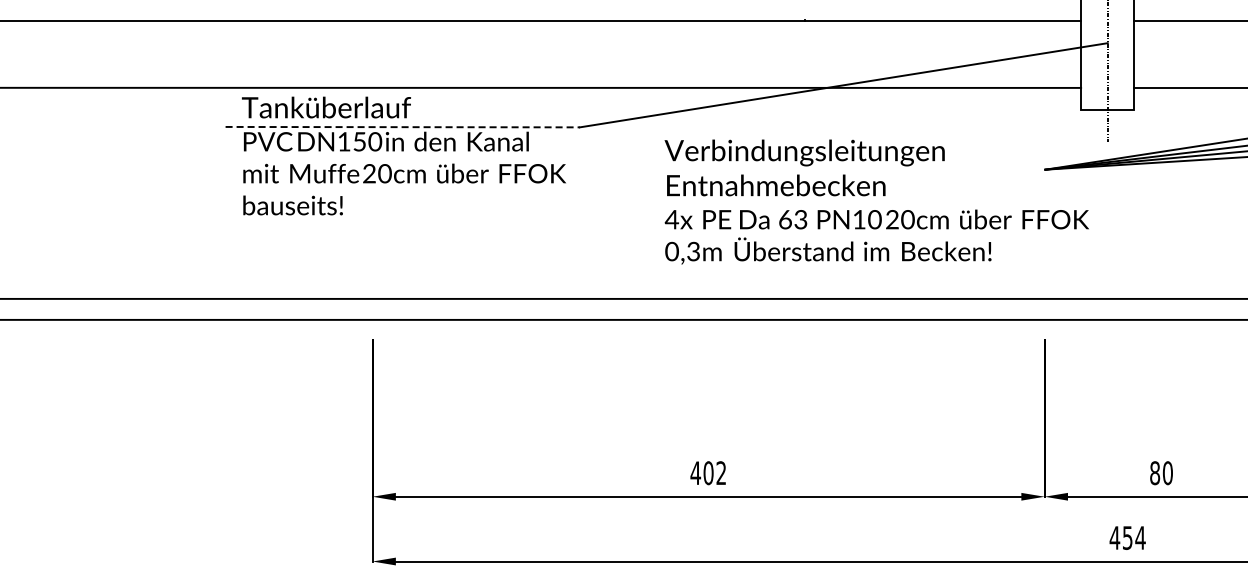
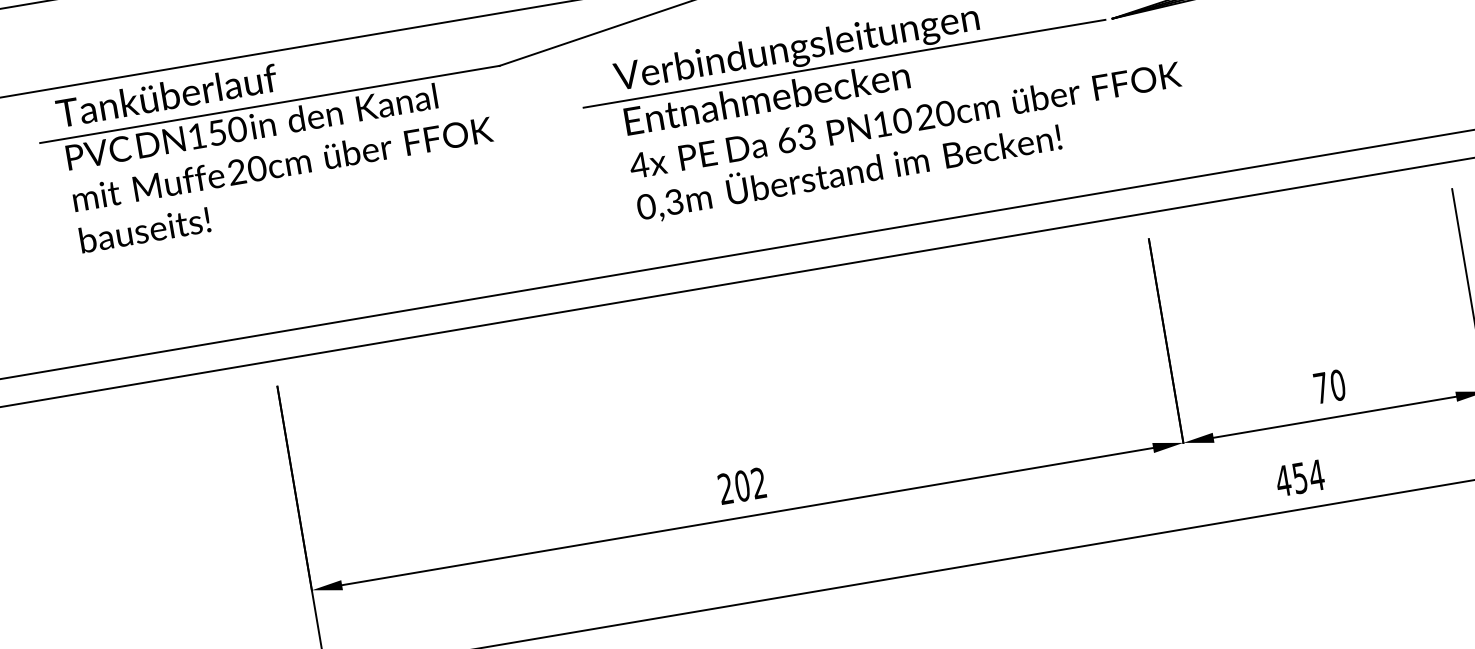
line: (403, 127) -> (270, 104), dashed -> solid
line: (838, 169) -> (844, 63), added
text: (695, 472) -> (725, 488), 402 -> 202
text: (1155, 473) -> (1321, 388), 80 -> 70

